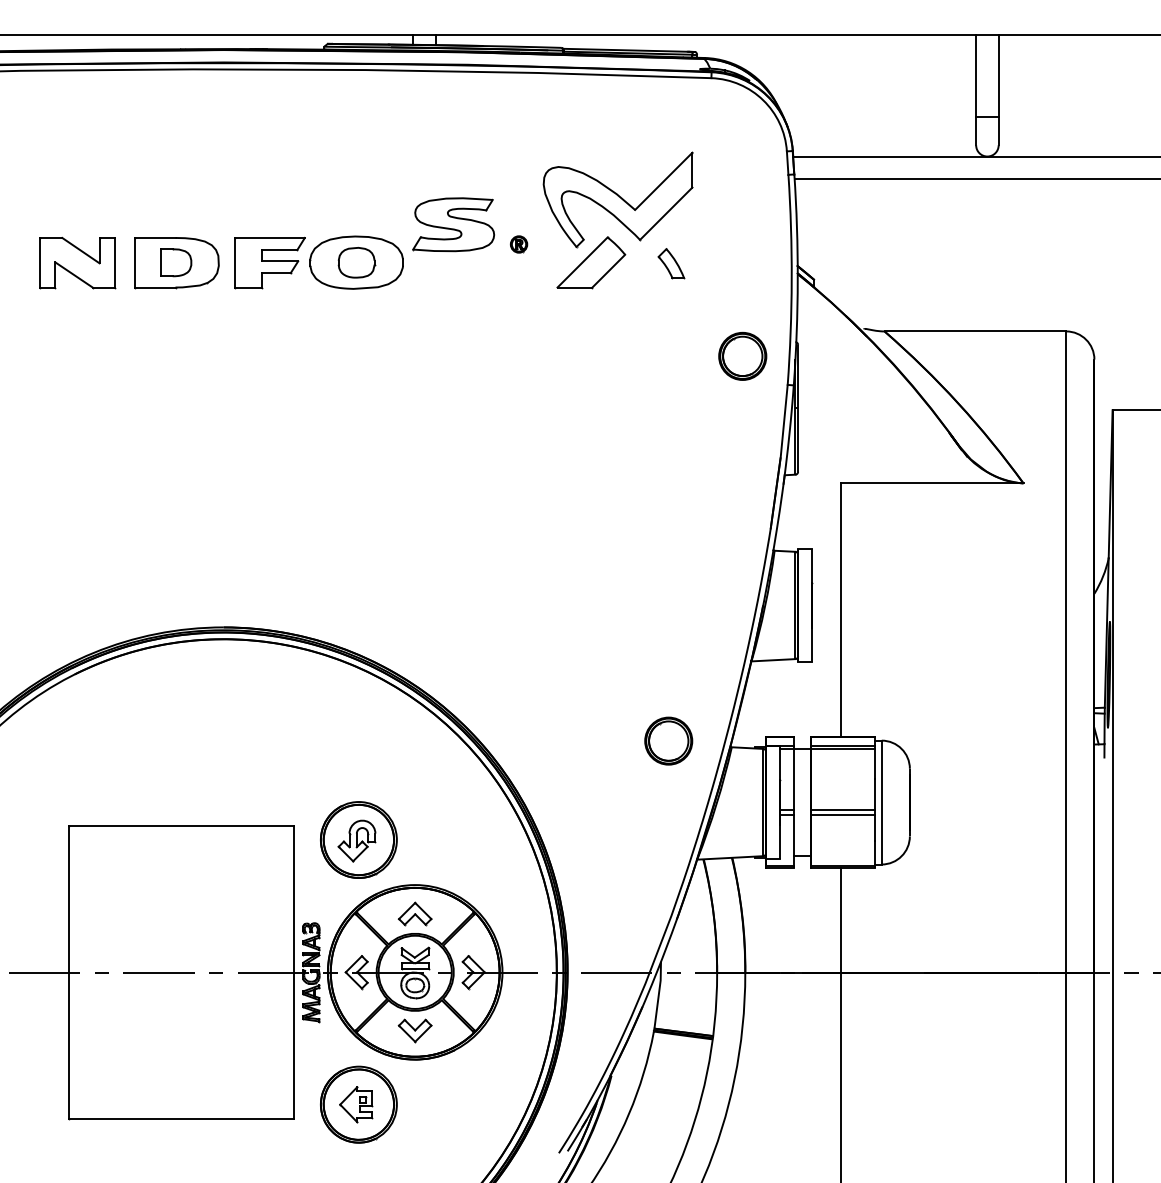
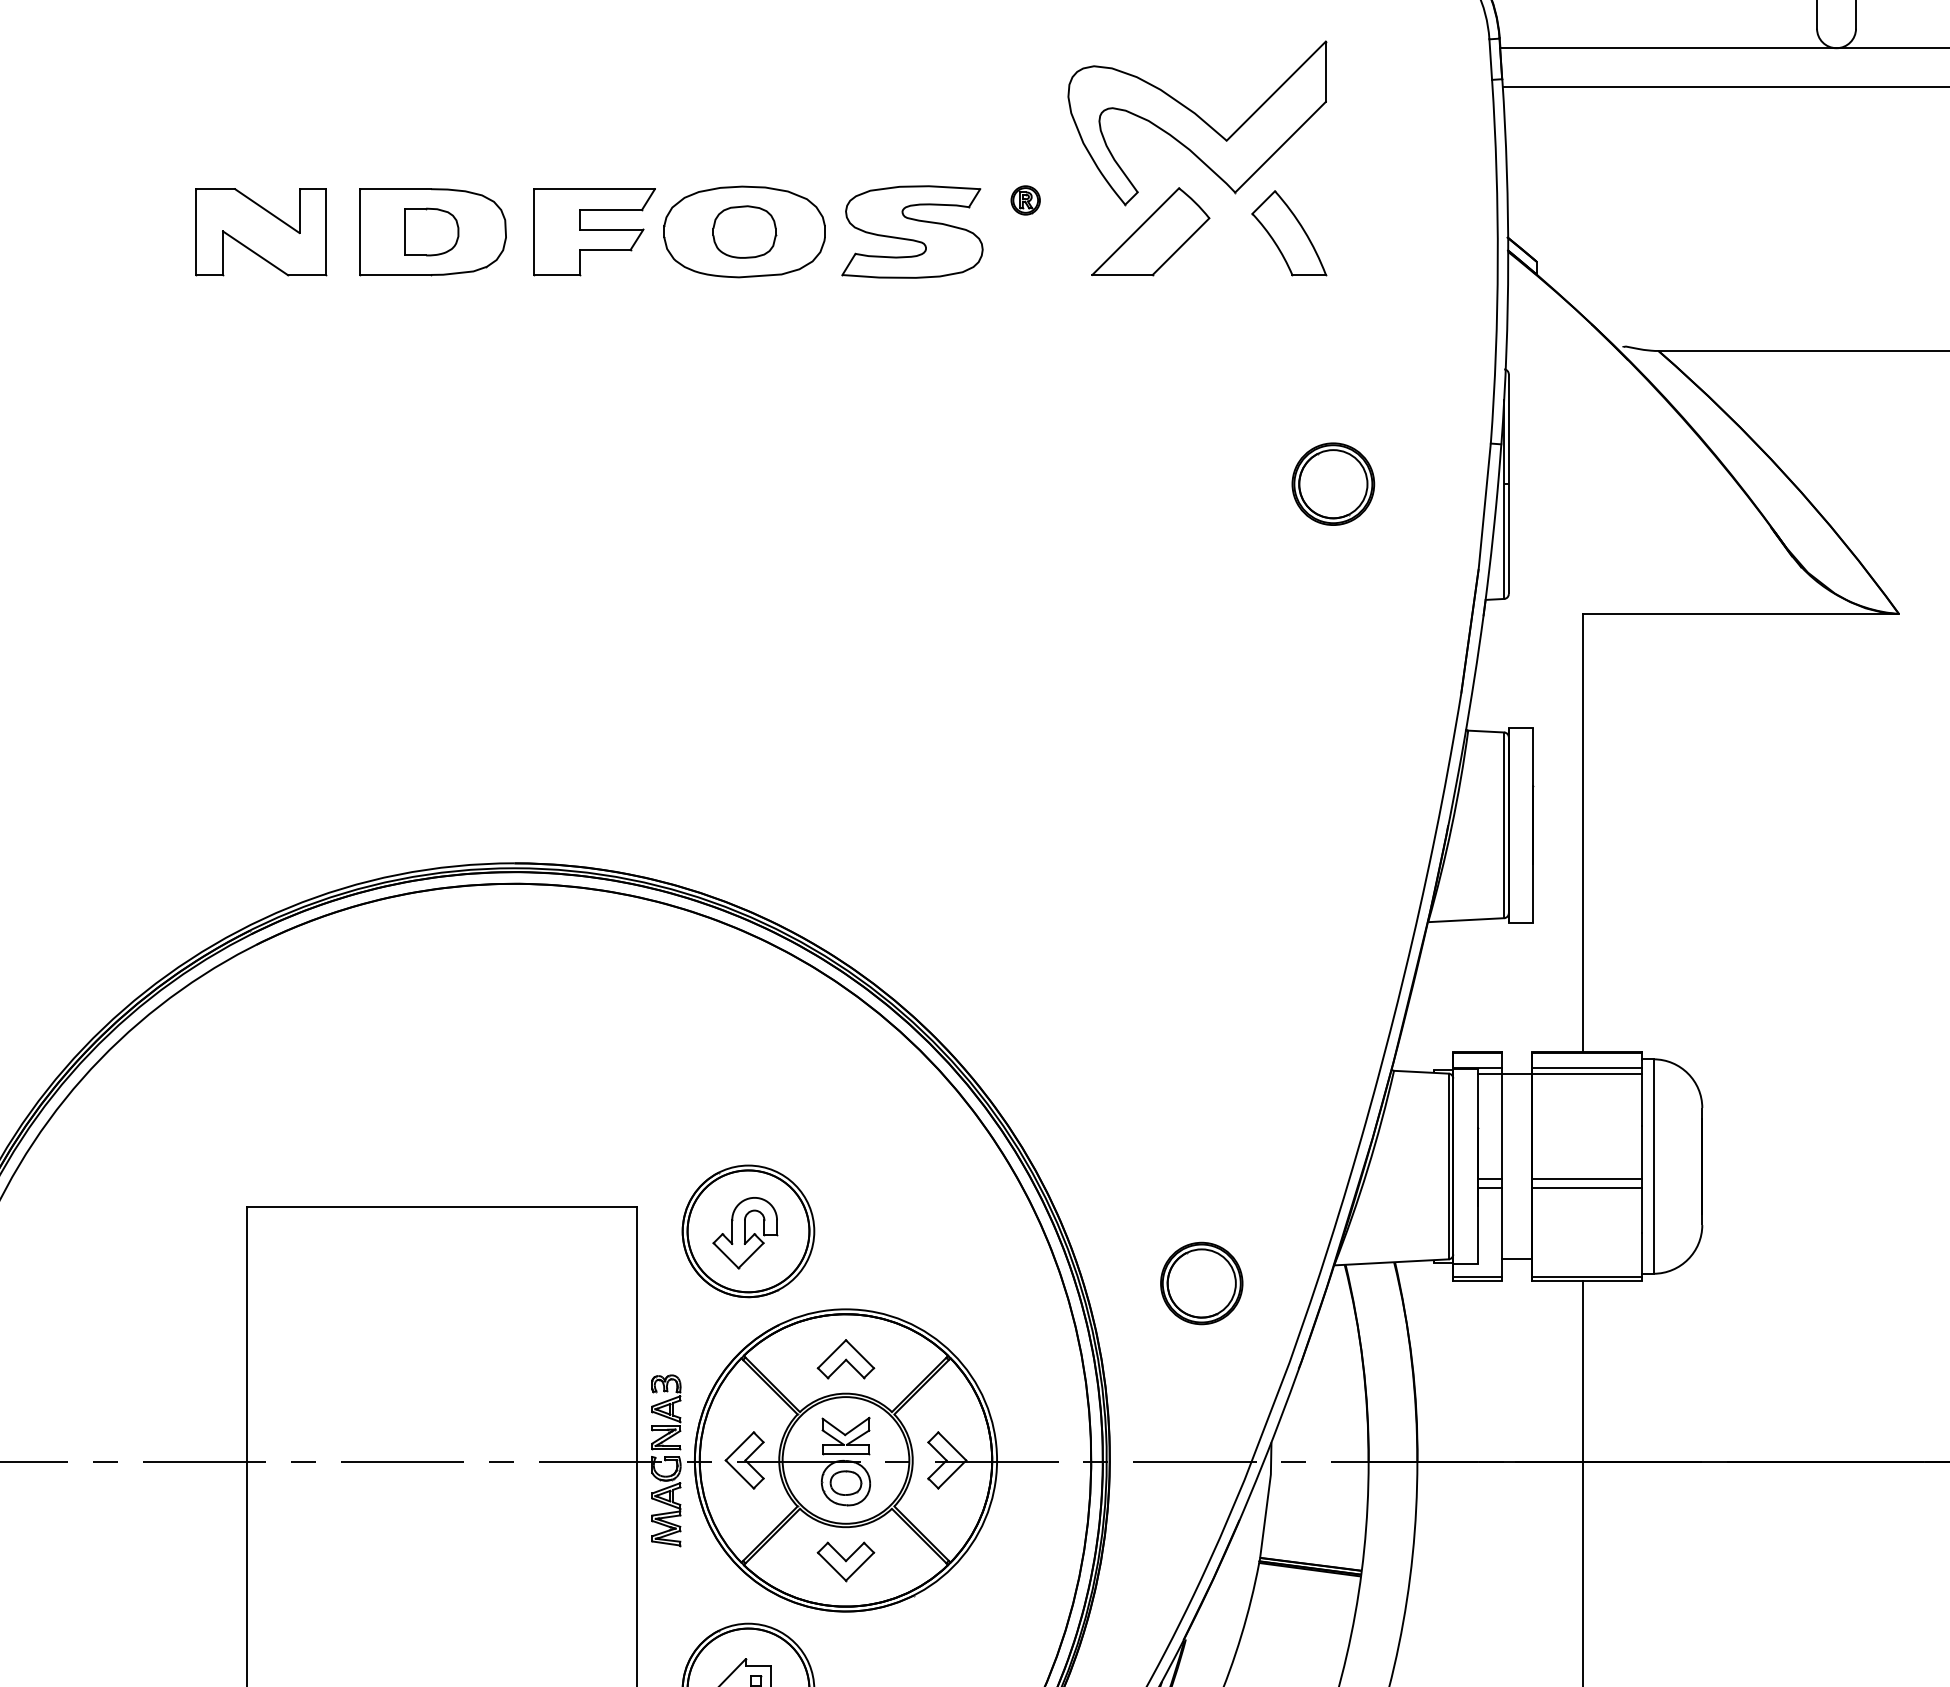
part: (453, 224) -> (912, 231), moved
part: (671, 263) -> (1289, 233), size x1.67
part: (742, 355) -> (1332, 482), moved
part: (668, 740) -> (1201, 1282), moved

